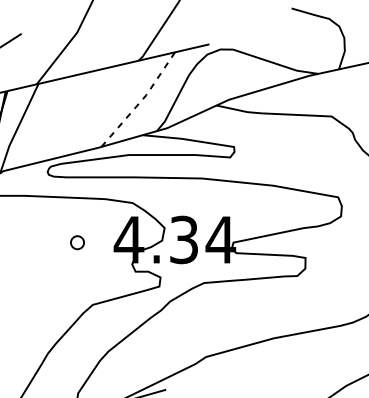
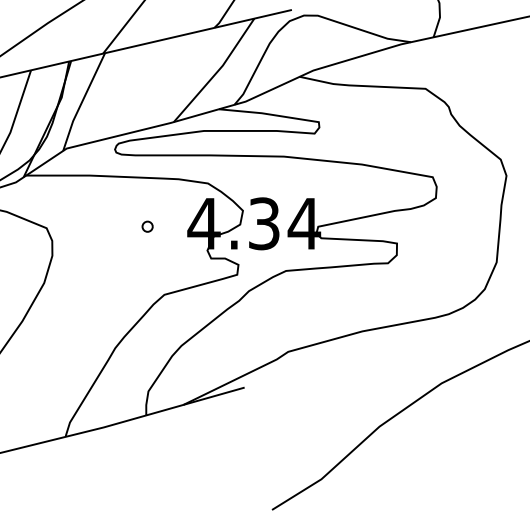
line: (141, 101) -> (217, 72), dashed -> solid
part: (77, 242) -> (147, 226), size x0.71

